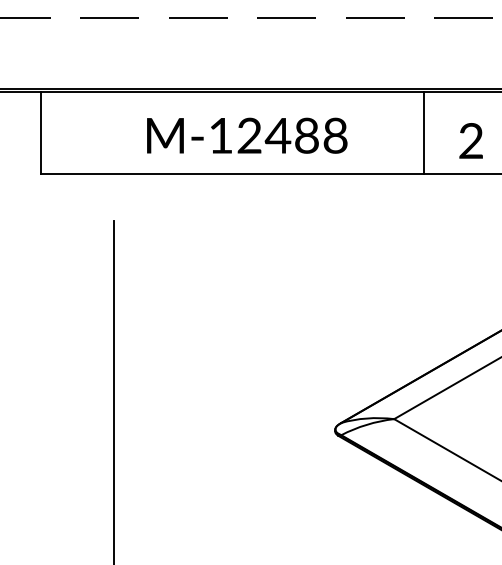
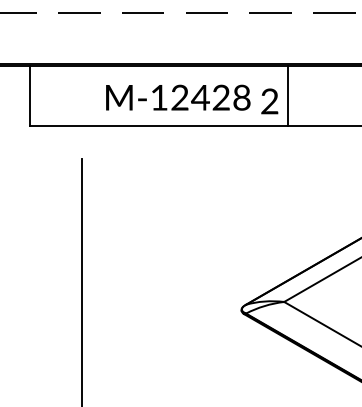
line: (424, 132) -> (288, 95), moved
text: (306, 135) -> (221, 97), M-12488 -> M-12428
text: (470, 140) -> (269, 101), moved

